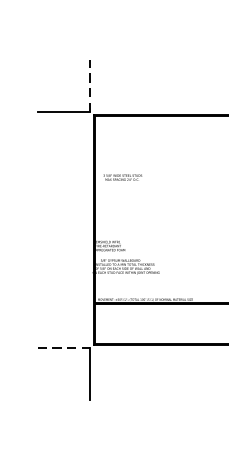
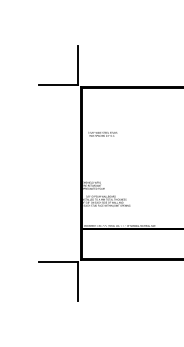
line: (89, 86) -> (77, 65), dashed -> solid
line: (63, 348) -> (58, 262), dashed -> solid

